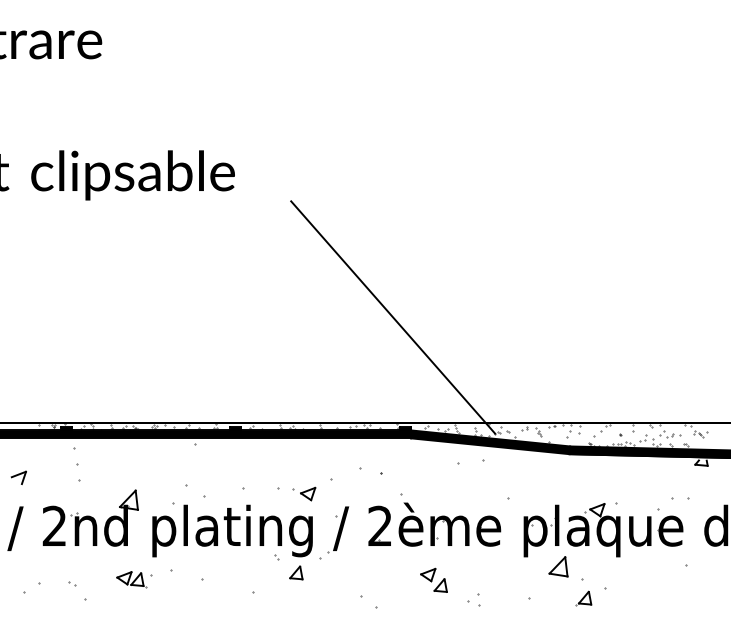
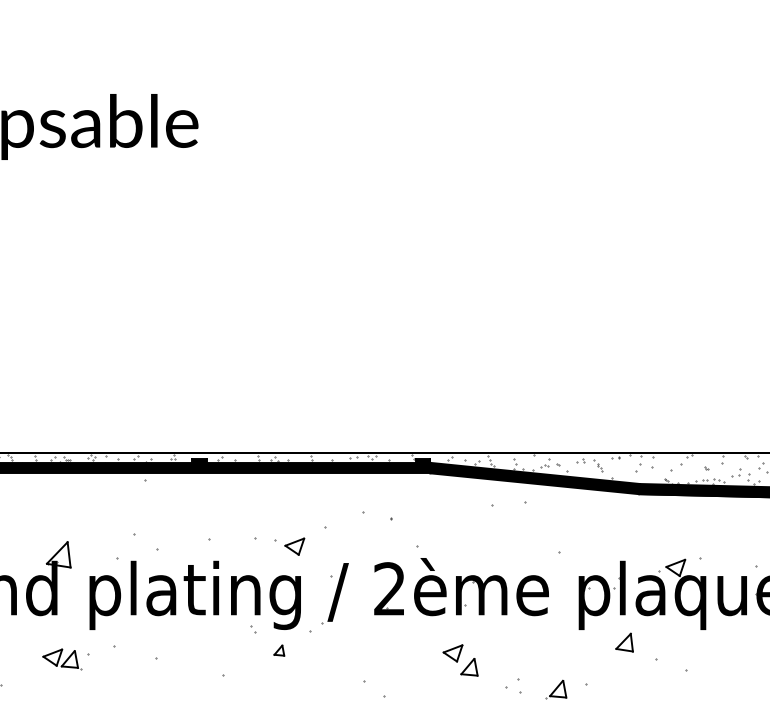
line: (393, 317) -> (407, 314), removed
part: (558, 566) -> (624, 642), size x0.7
part: (296, 572) -> (279, 650), size x0.6
part: (583, 598) -> (556, 689), moved

